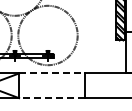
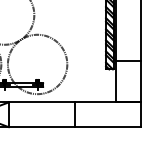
line: (51, 73) -> (41, 102), dashed -> solid
line: (51, 98) -> (41, 127), dashed -> solid

